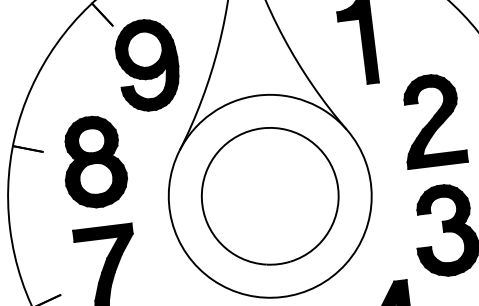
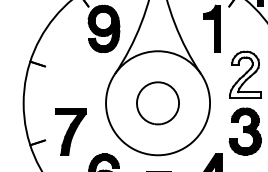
fill: (432, 119) -> (245, 74), removed
part: (93, 161) -> (70, 74), removed
part: (269, 196) -> (157, 103), size x0.6

